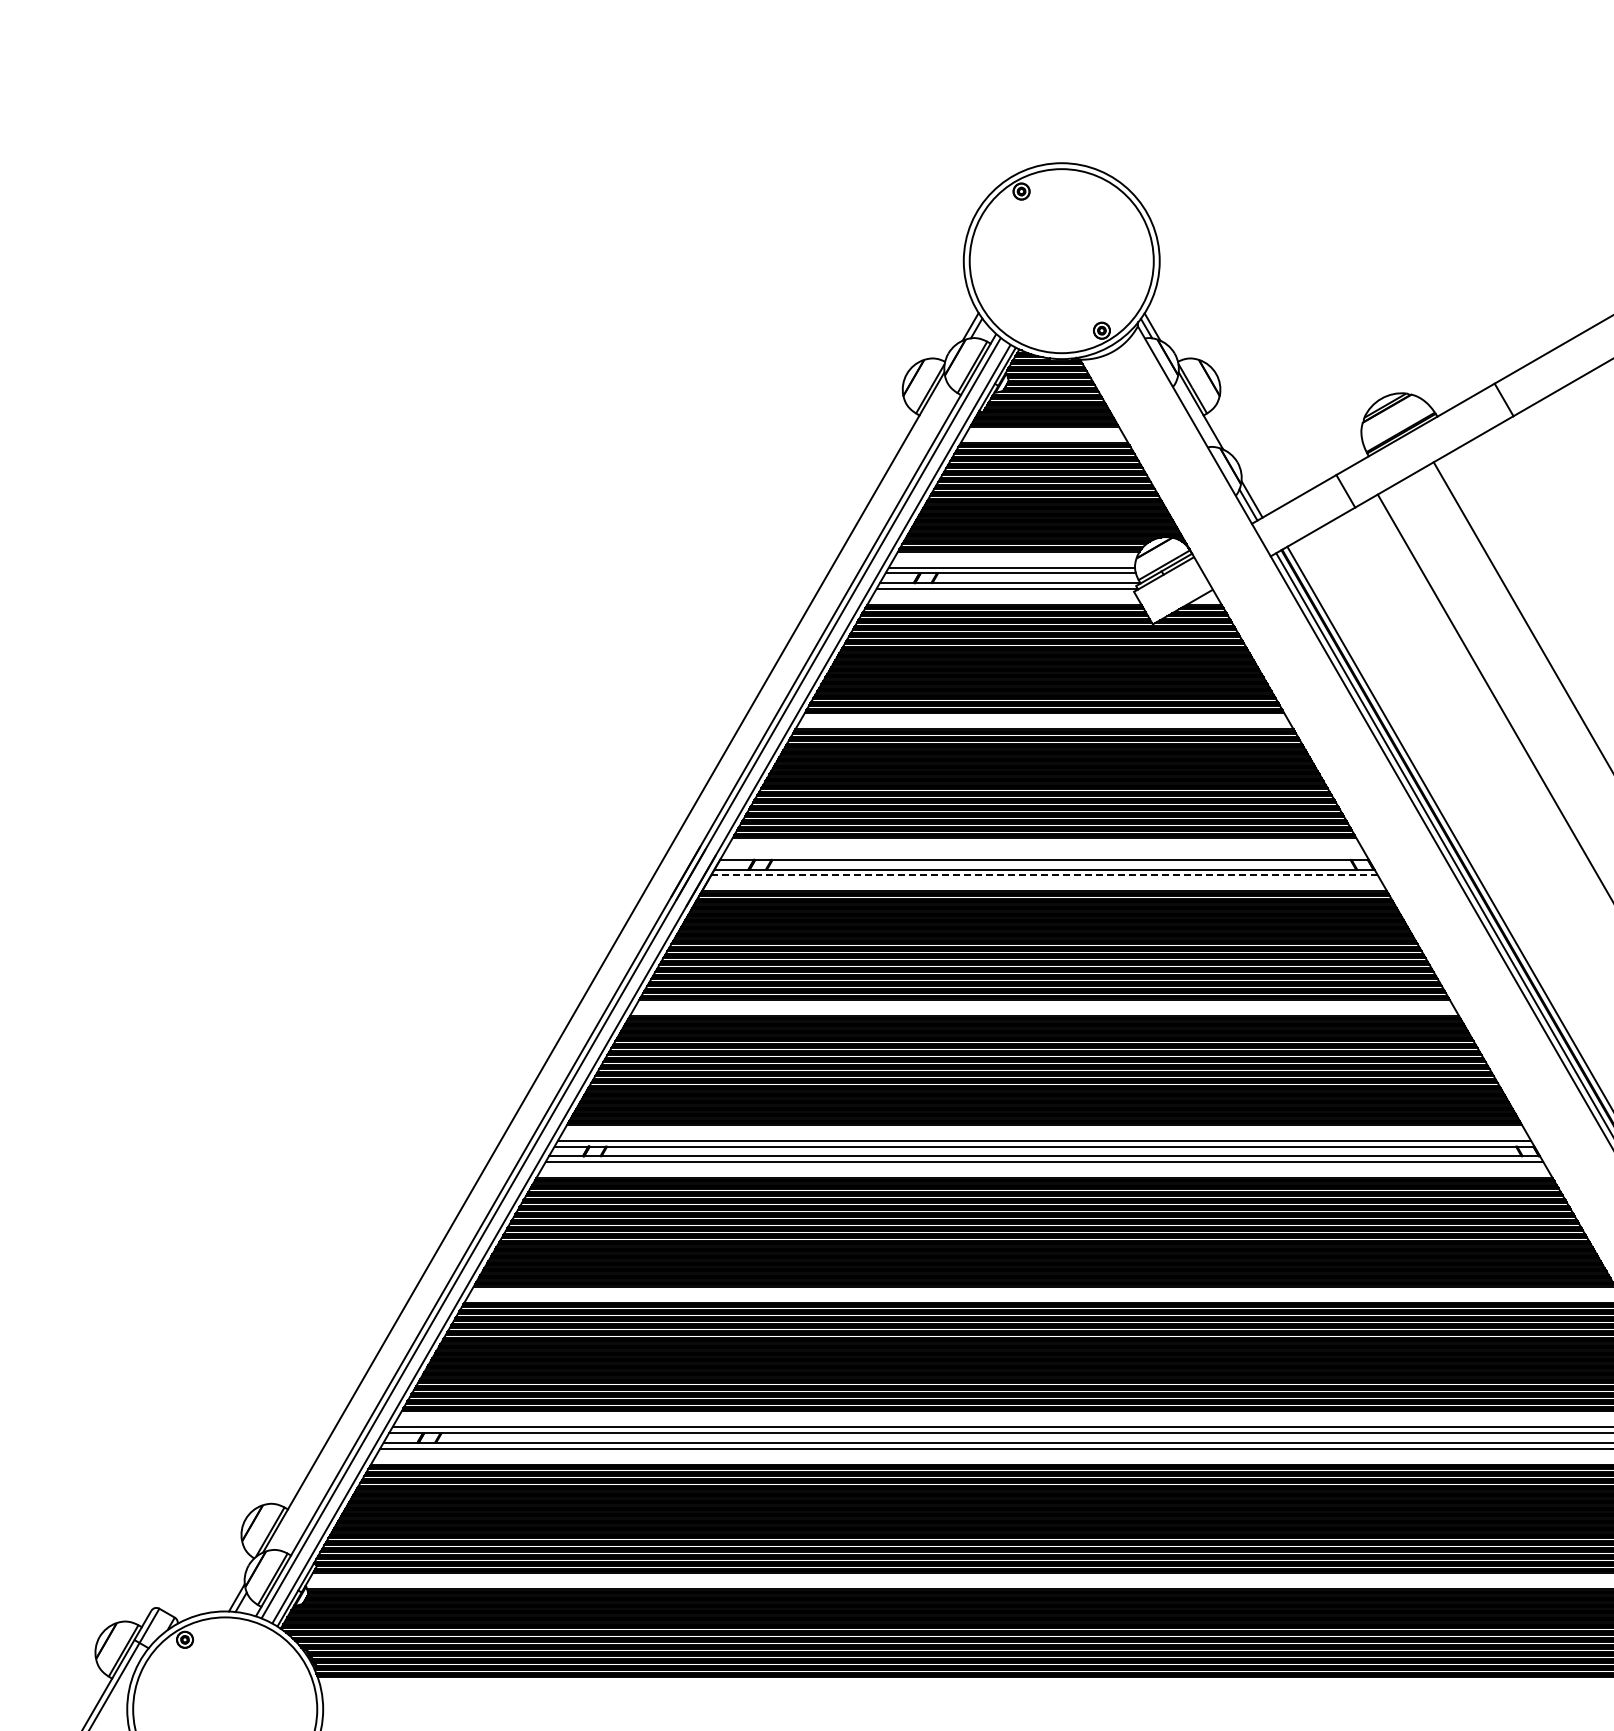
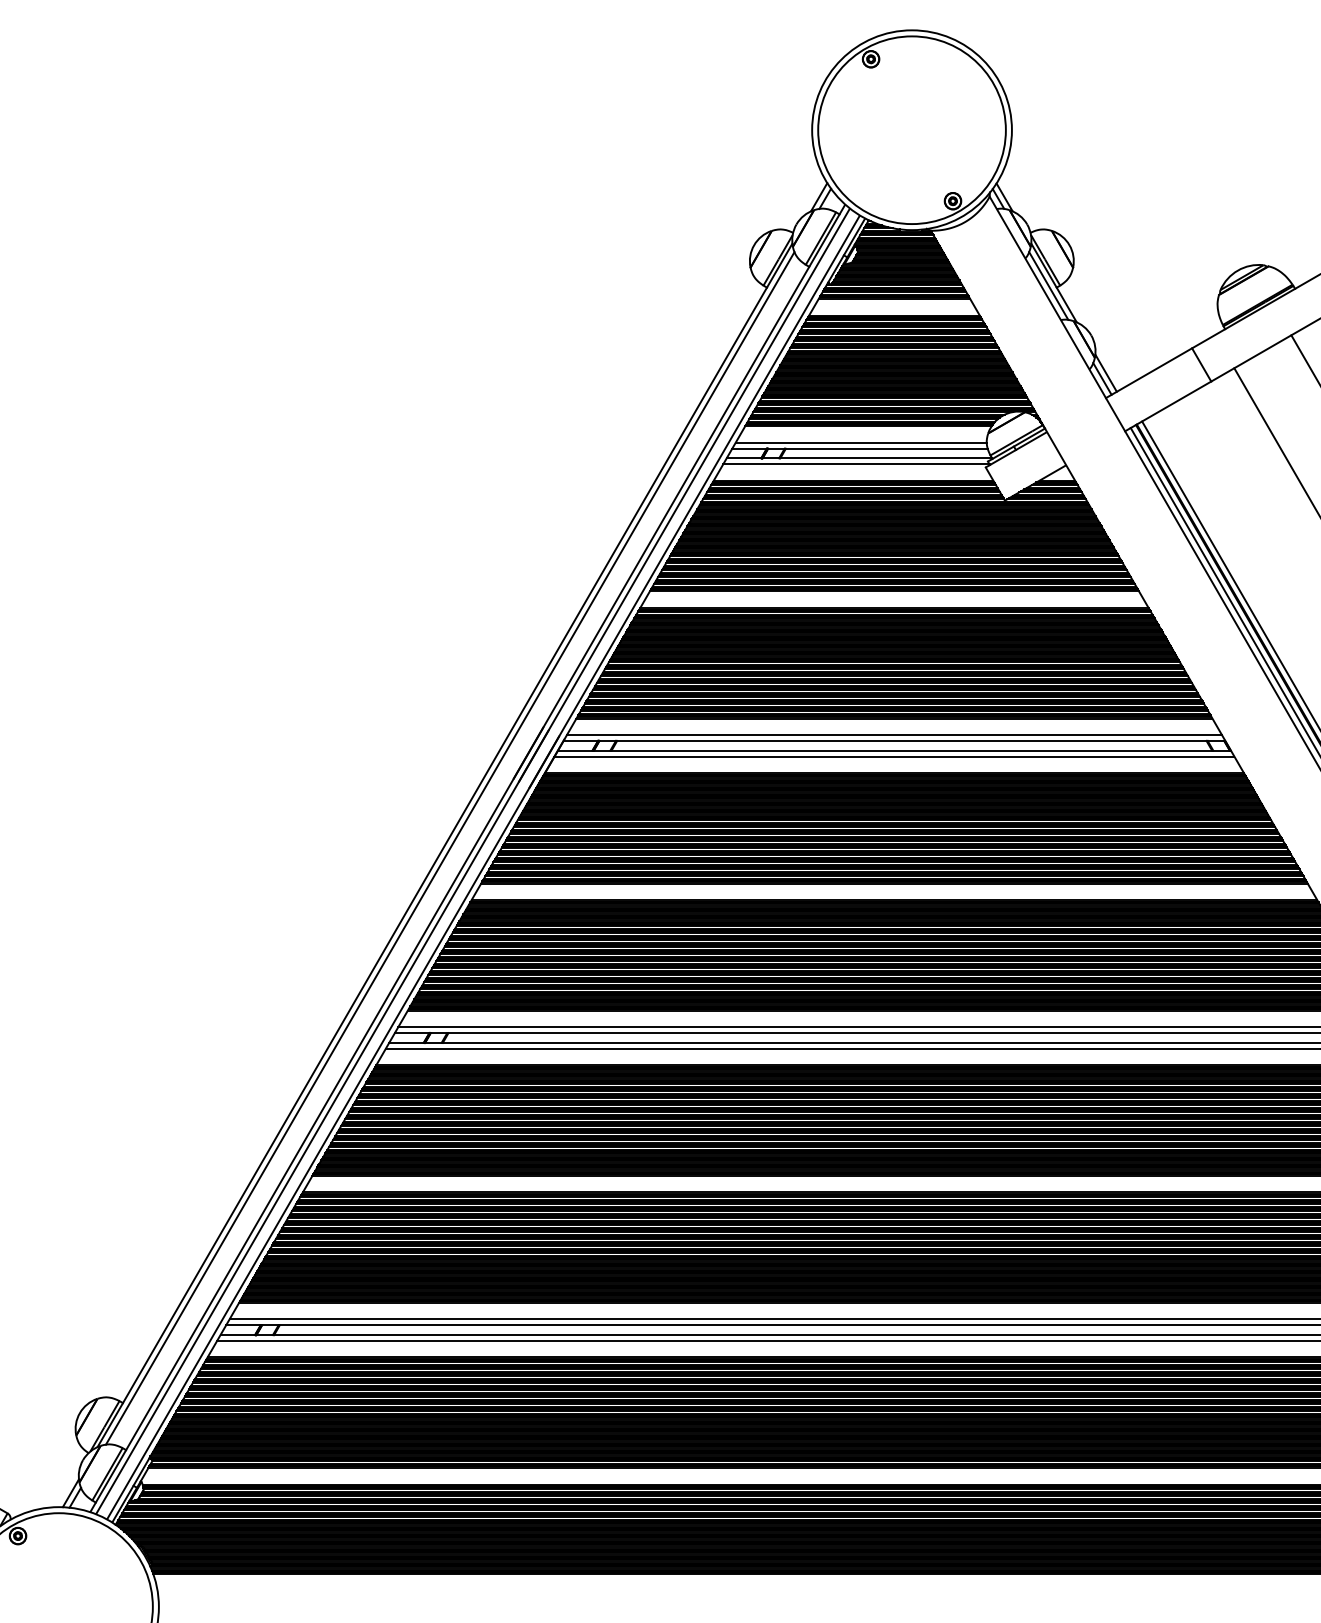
line: (1195, 413) -> (1048, 285), added
line: (1044, 854) -> (894, 735), added
line: (1045, 875) -> (895, 756), dashed -> solid
line: (608, 965) -> (449, 848), added

